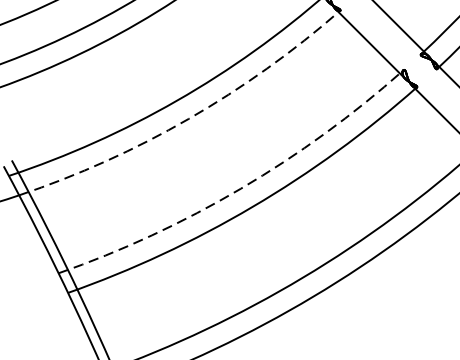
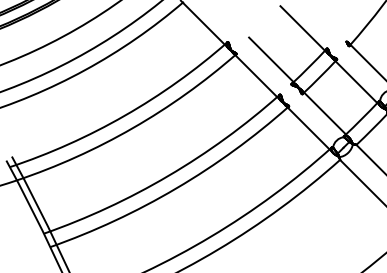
arc: (188, 119) -> (132, 128), dashed -> solid
arc: (240, 188) -> (168, 175), dashed -> solid

